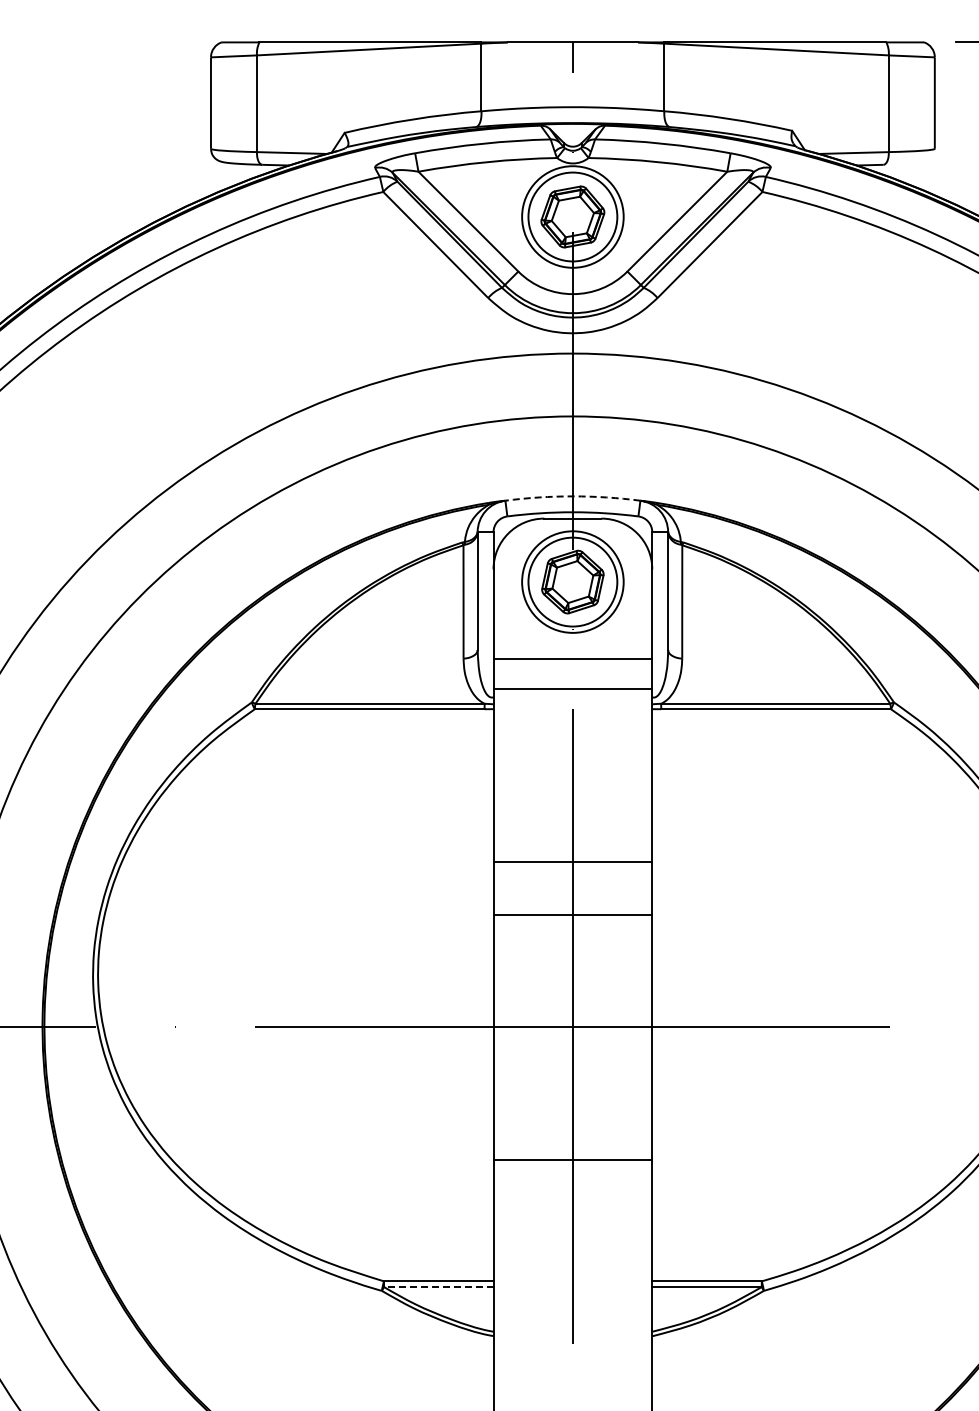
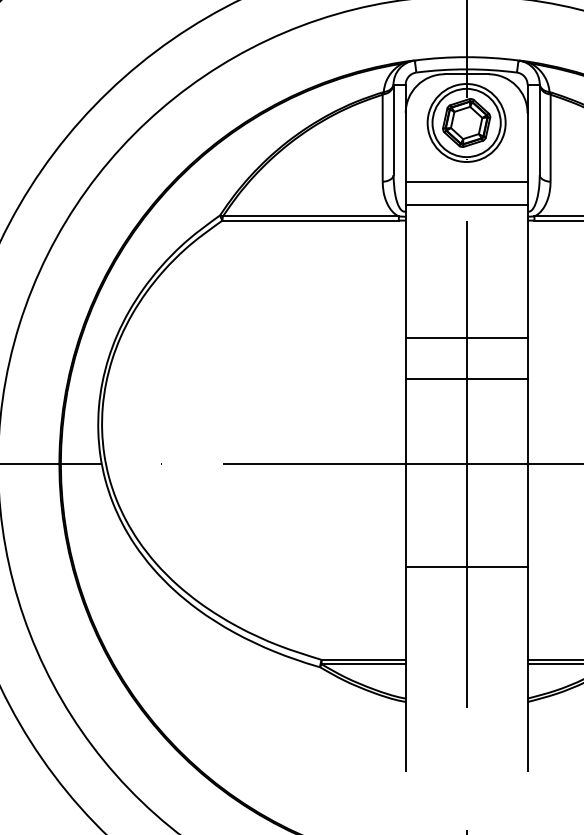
arc: (572, 496) -> (466, 57), dashed -> solid
line: (438, 1287) -> (363, 664), dashed -> solid

